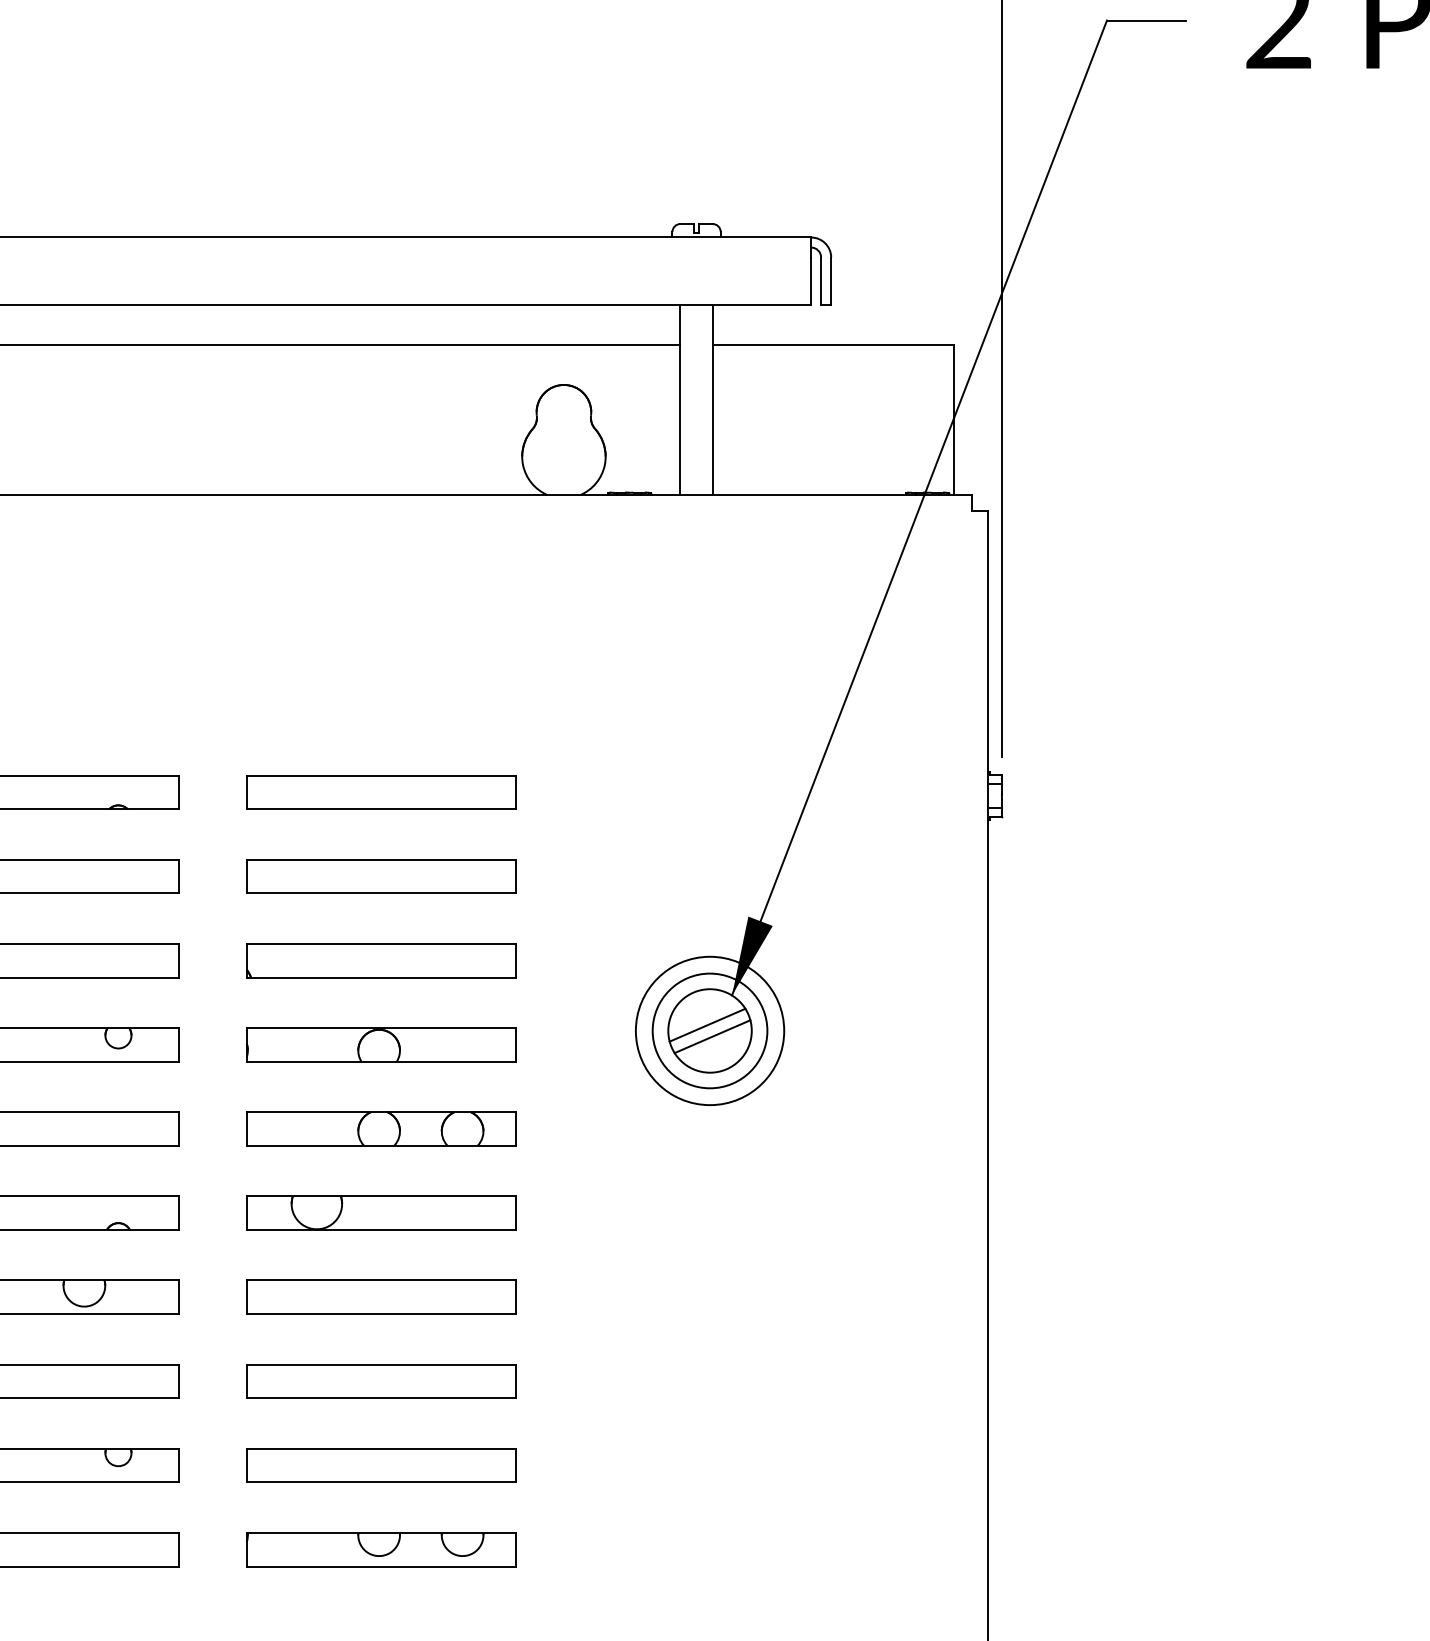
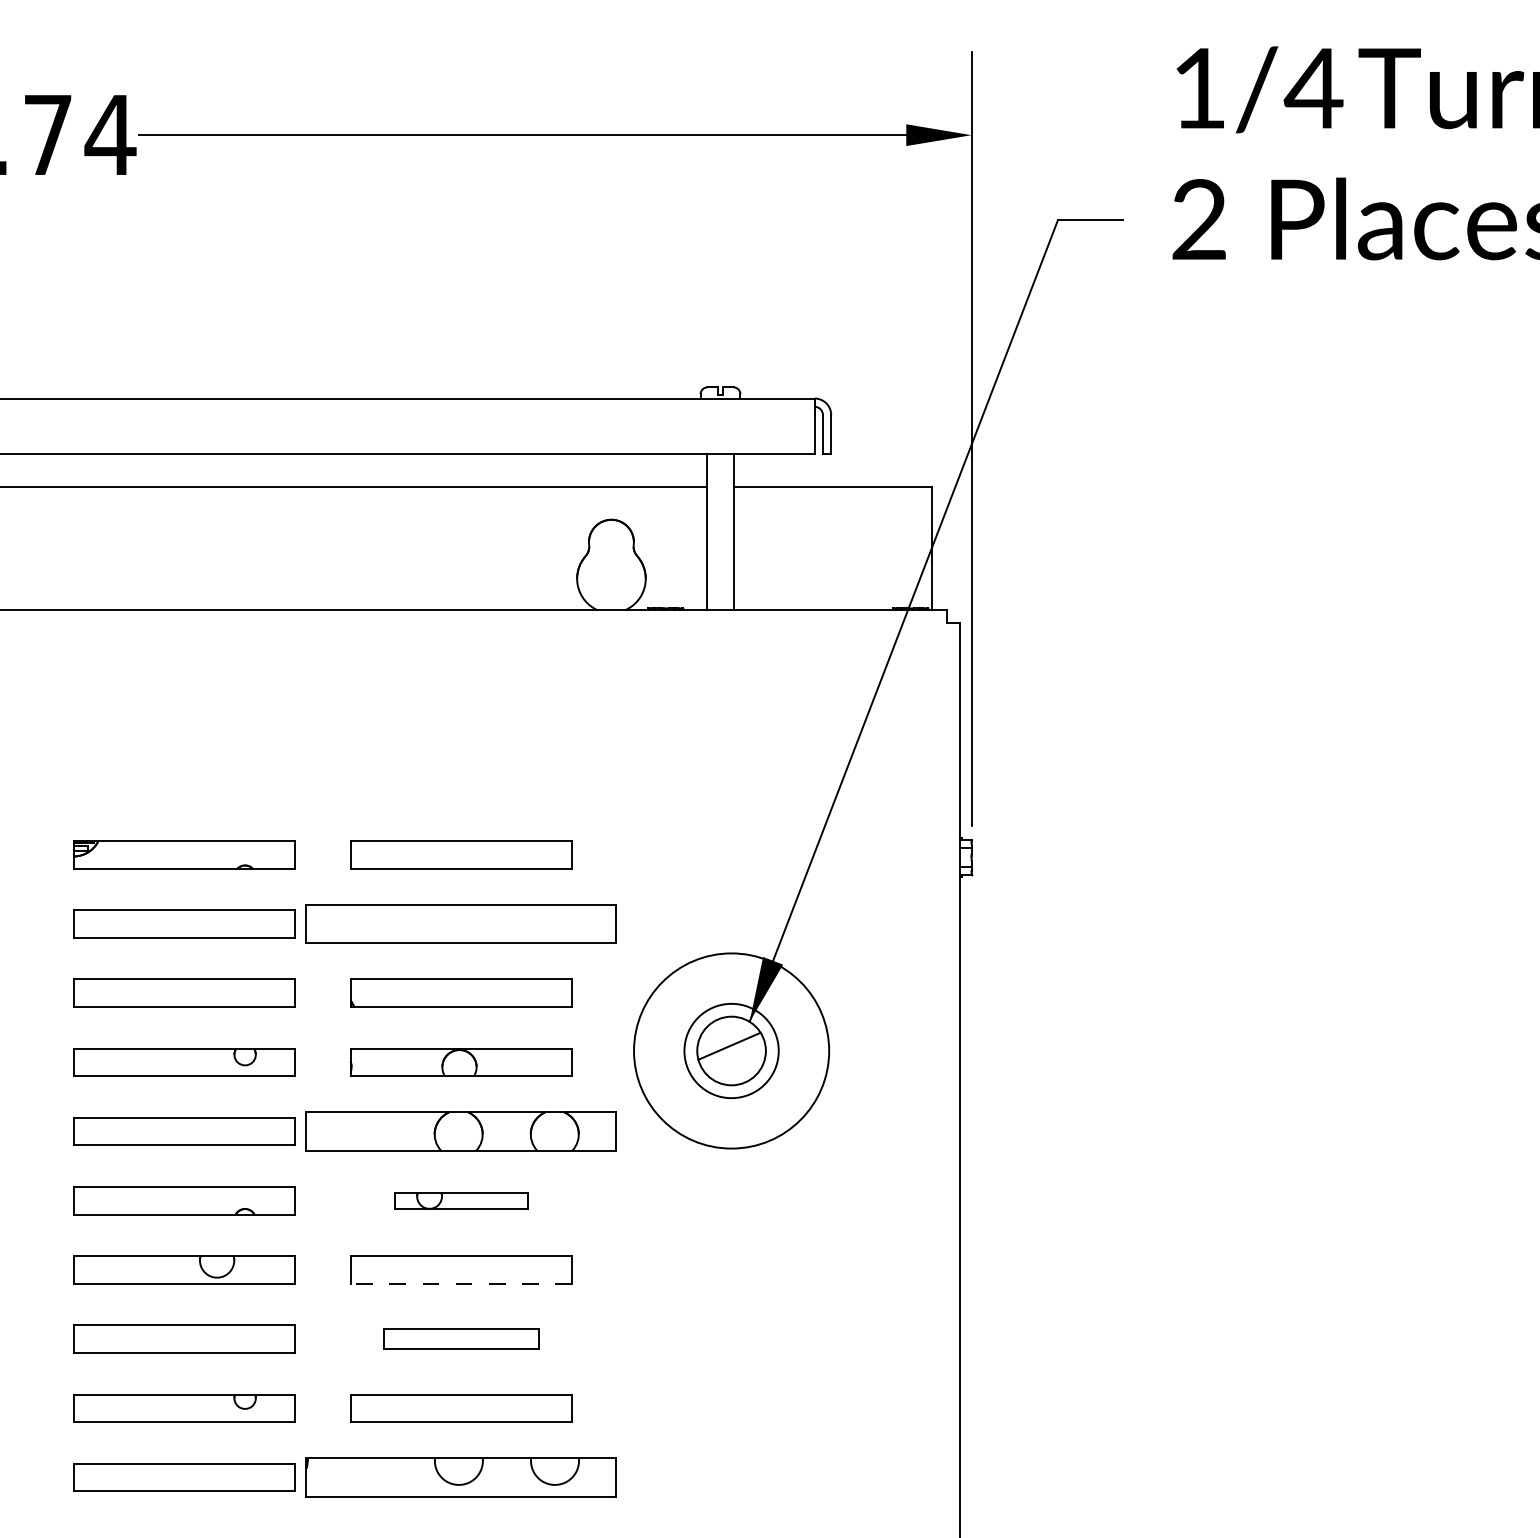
part: (381, 875) -> (461, 923), size x1.4
circle: (709, 1030) -> (731, 1050), size x1.6
line: (712, 1036) -> (733, 1055), removed
part: (381, 1128) -> (461, 1131), size x1.4
part: (381, 1212) -> (461, 1200), size x0.6
line: (381, 1313) -> (461, 1283), solid -> dashed
part: (381, 1380) -> (461, 1338), size x0.7
part: (380, 1549) -> (460, 1477), size x1.4

